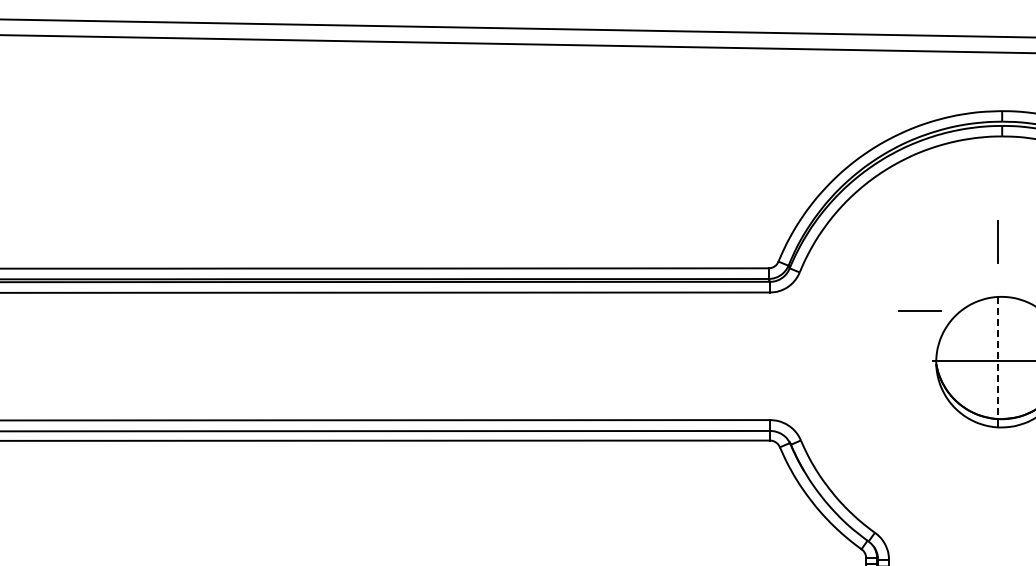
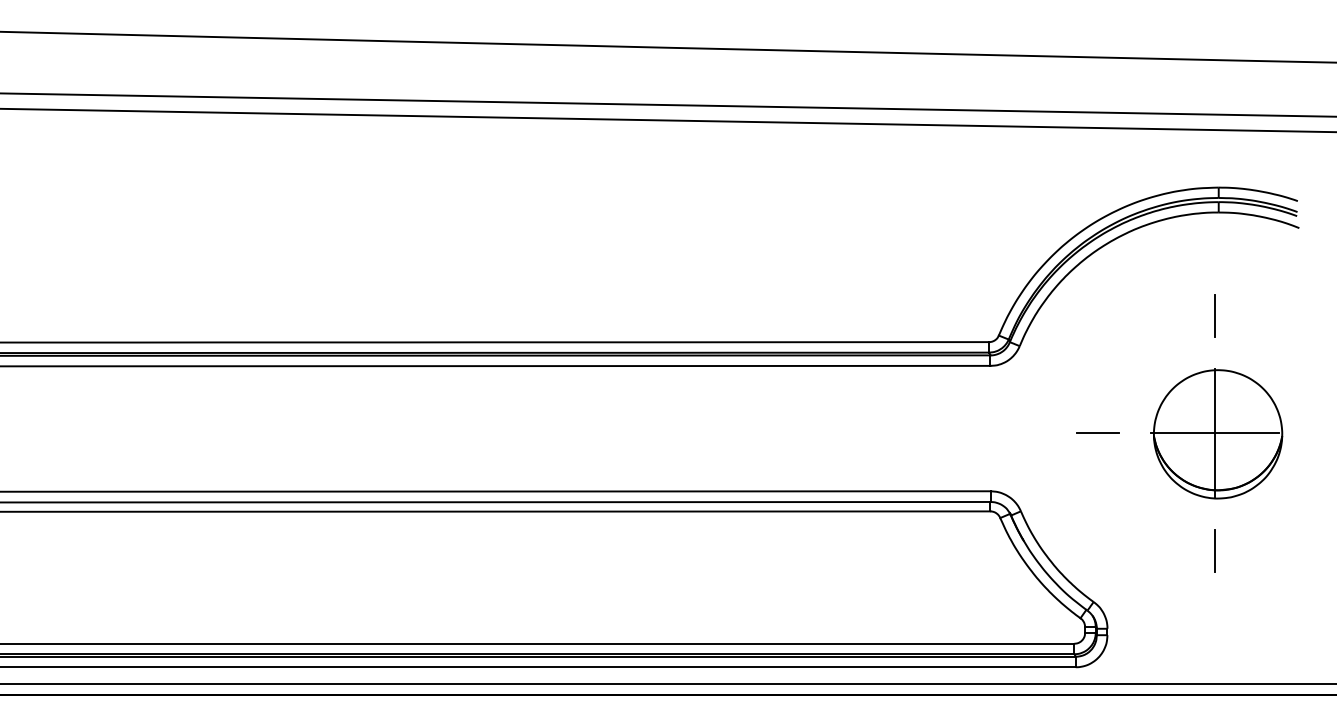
line: (919, 310) -> (1097, 432), moved
line: (998, 360) -> (1215, 432), dashed -> solid
line: (998, 480) -> (1215, 550), added

